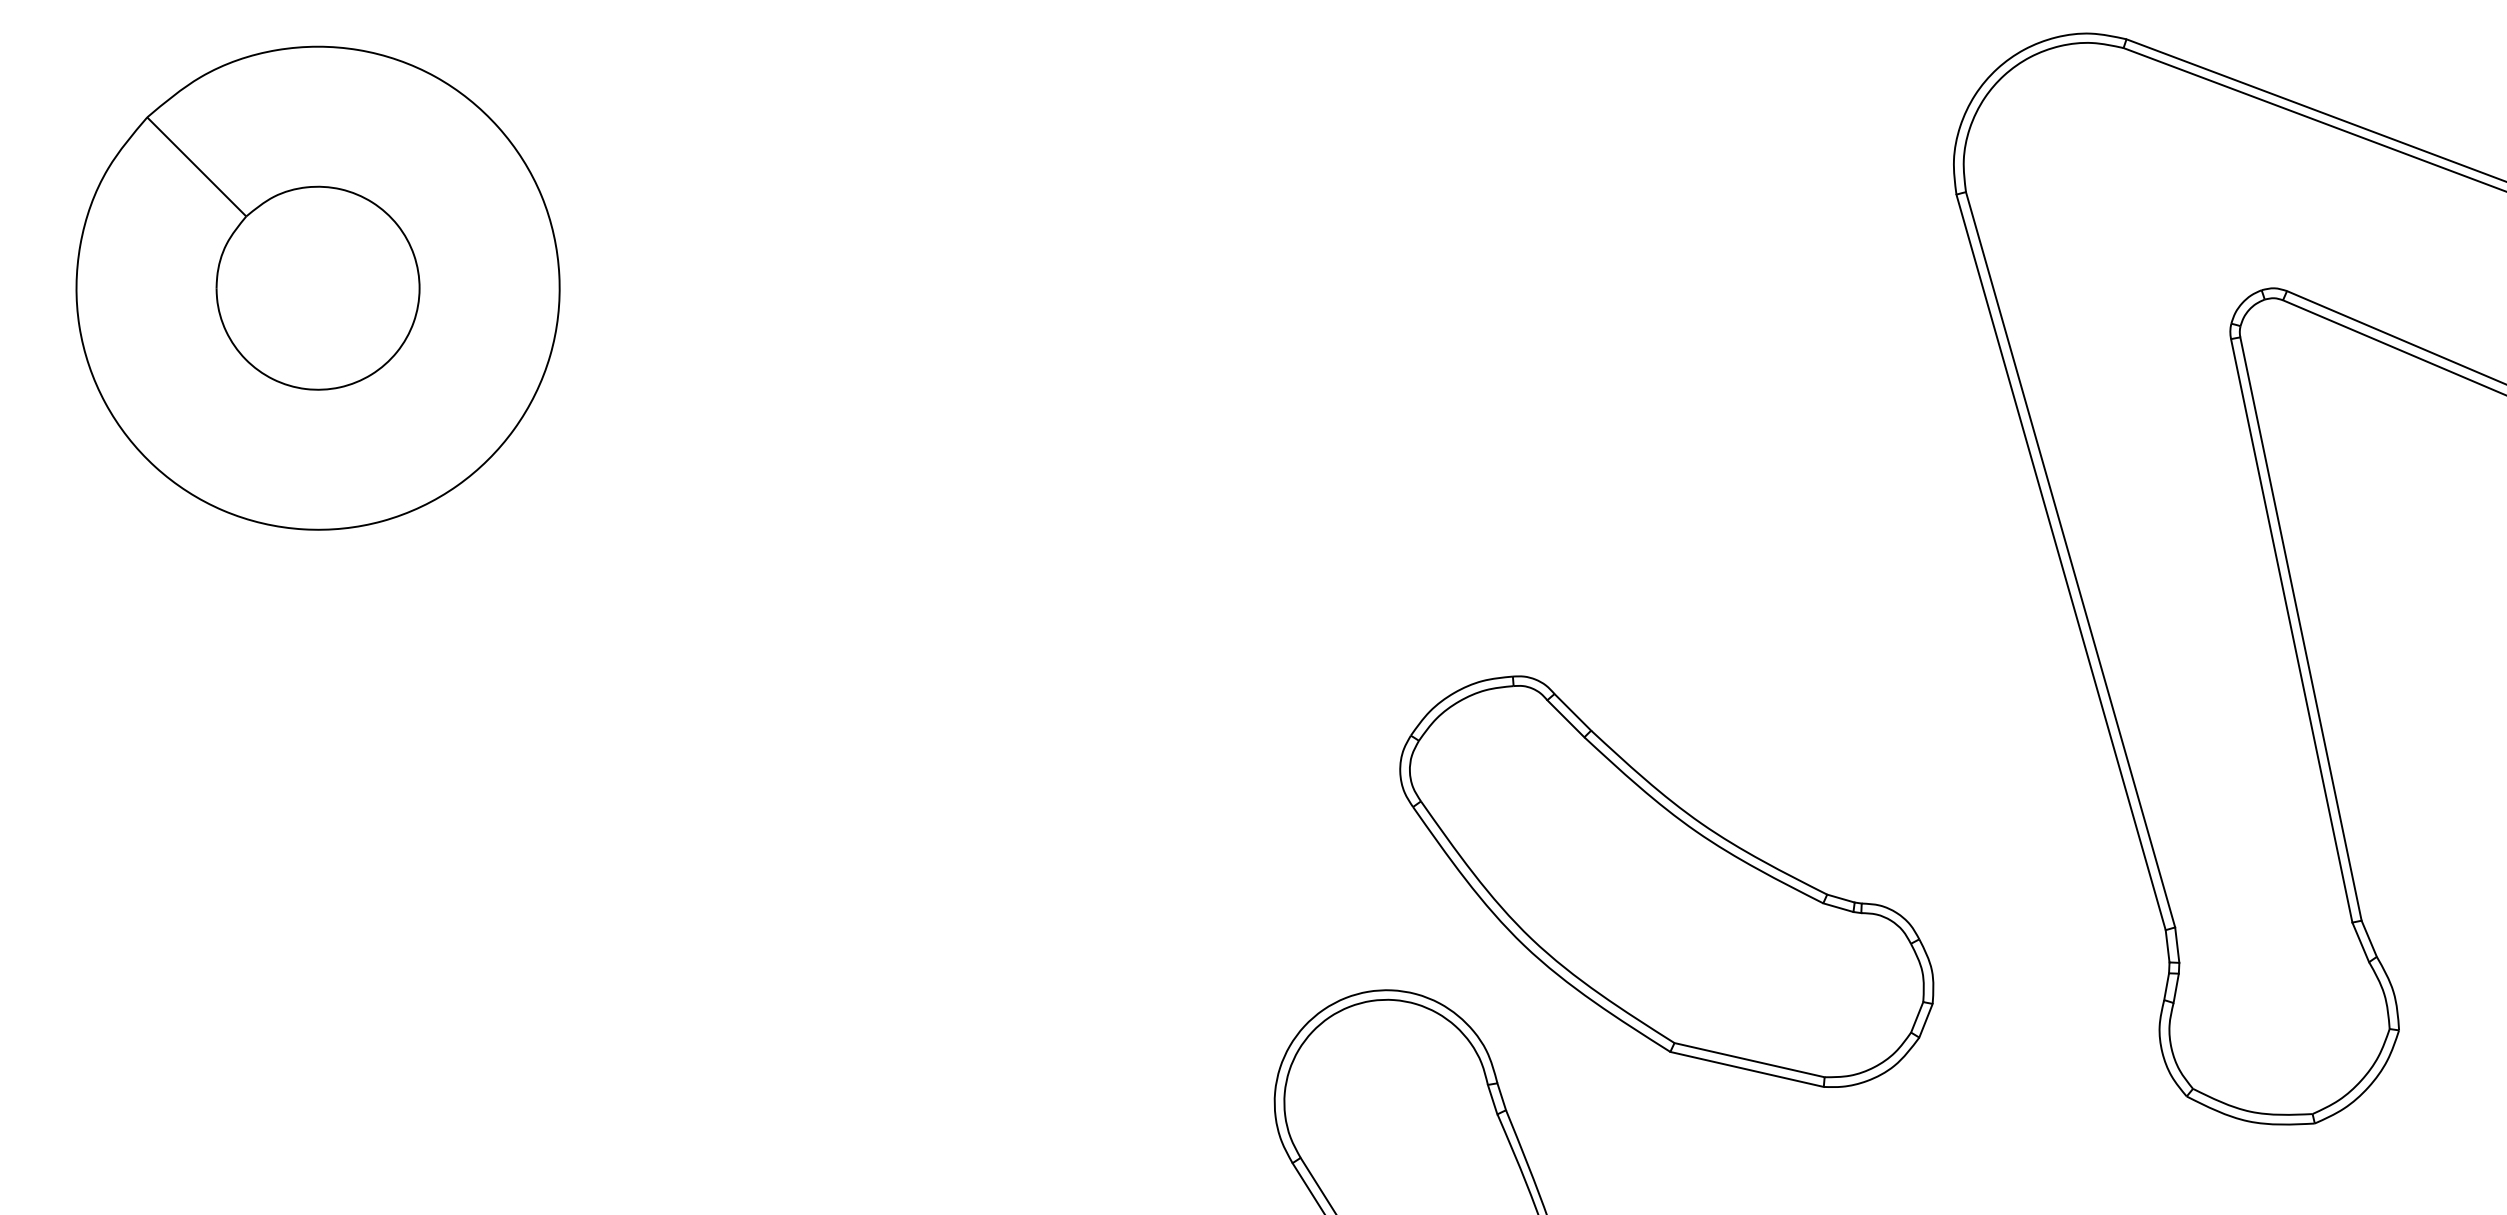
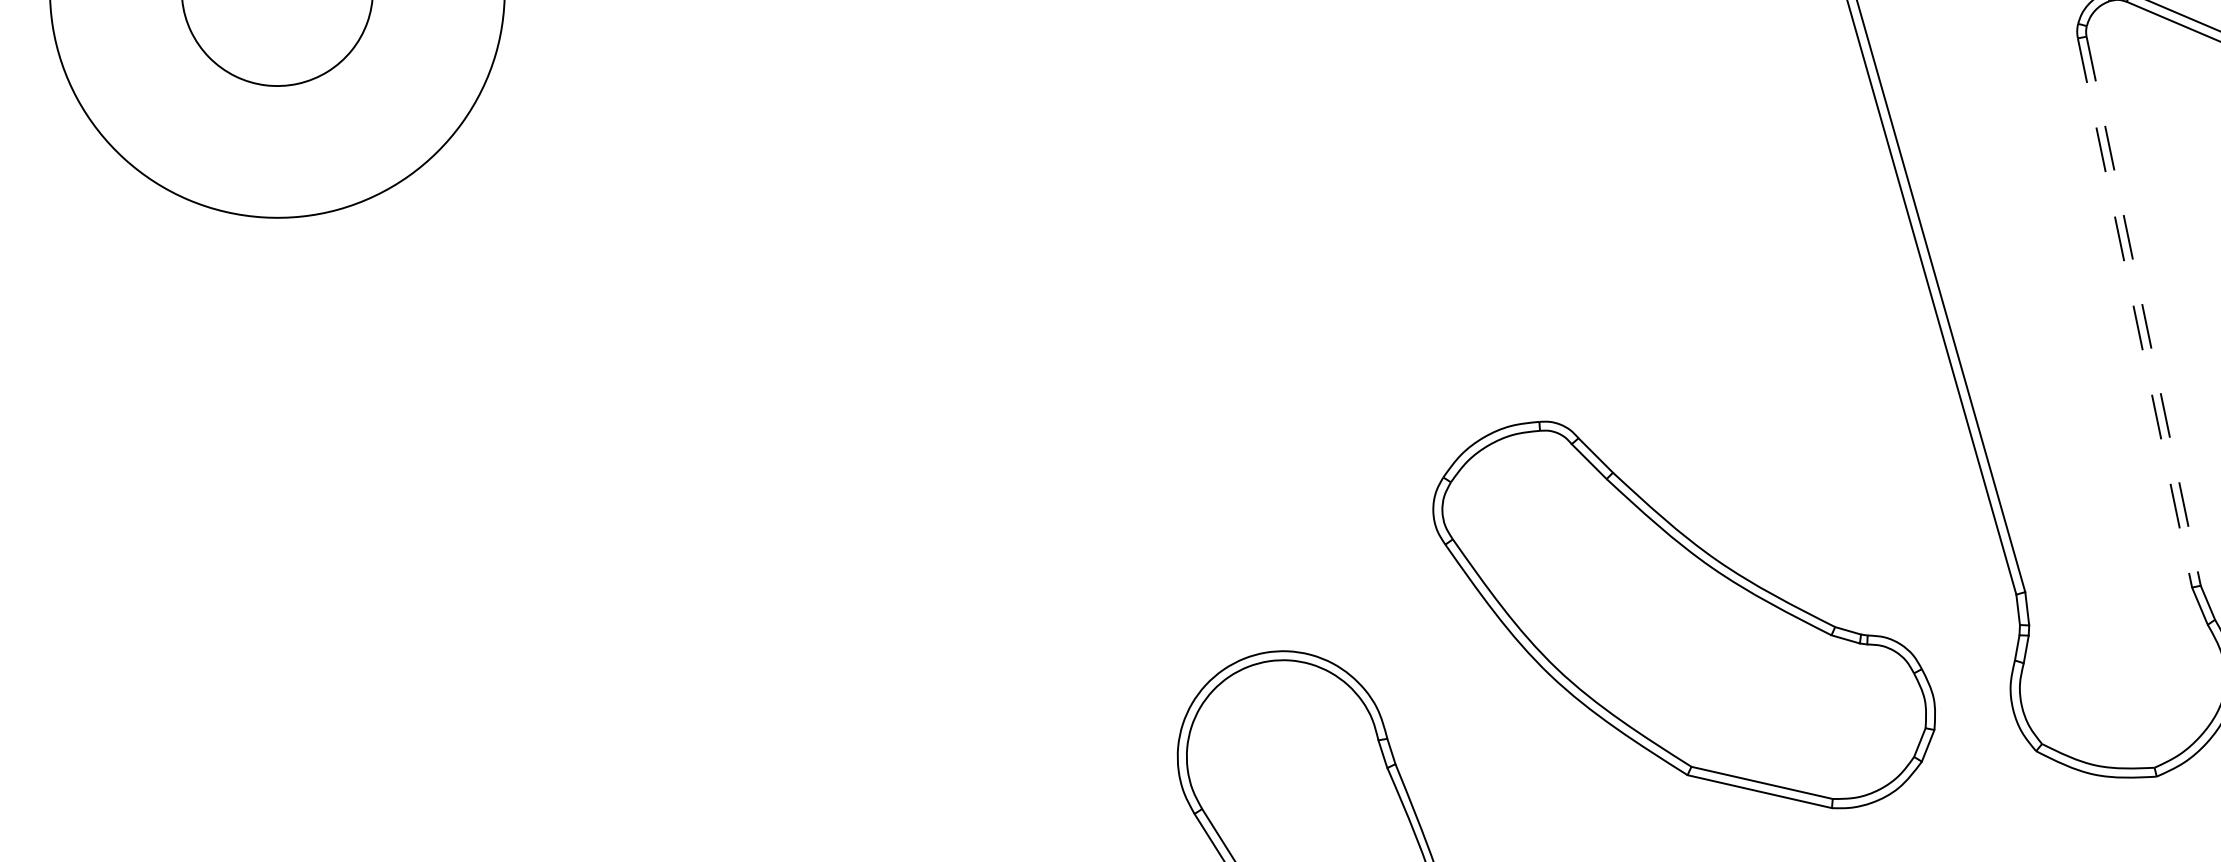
line: (2300, 629) -> (2143, 311), solid -> dashed
line: (2291, 630) -> (2134, 312), solid -> dashed
part: (1666, 881) -> (1683, 614), moved

